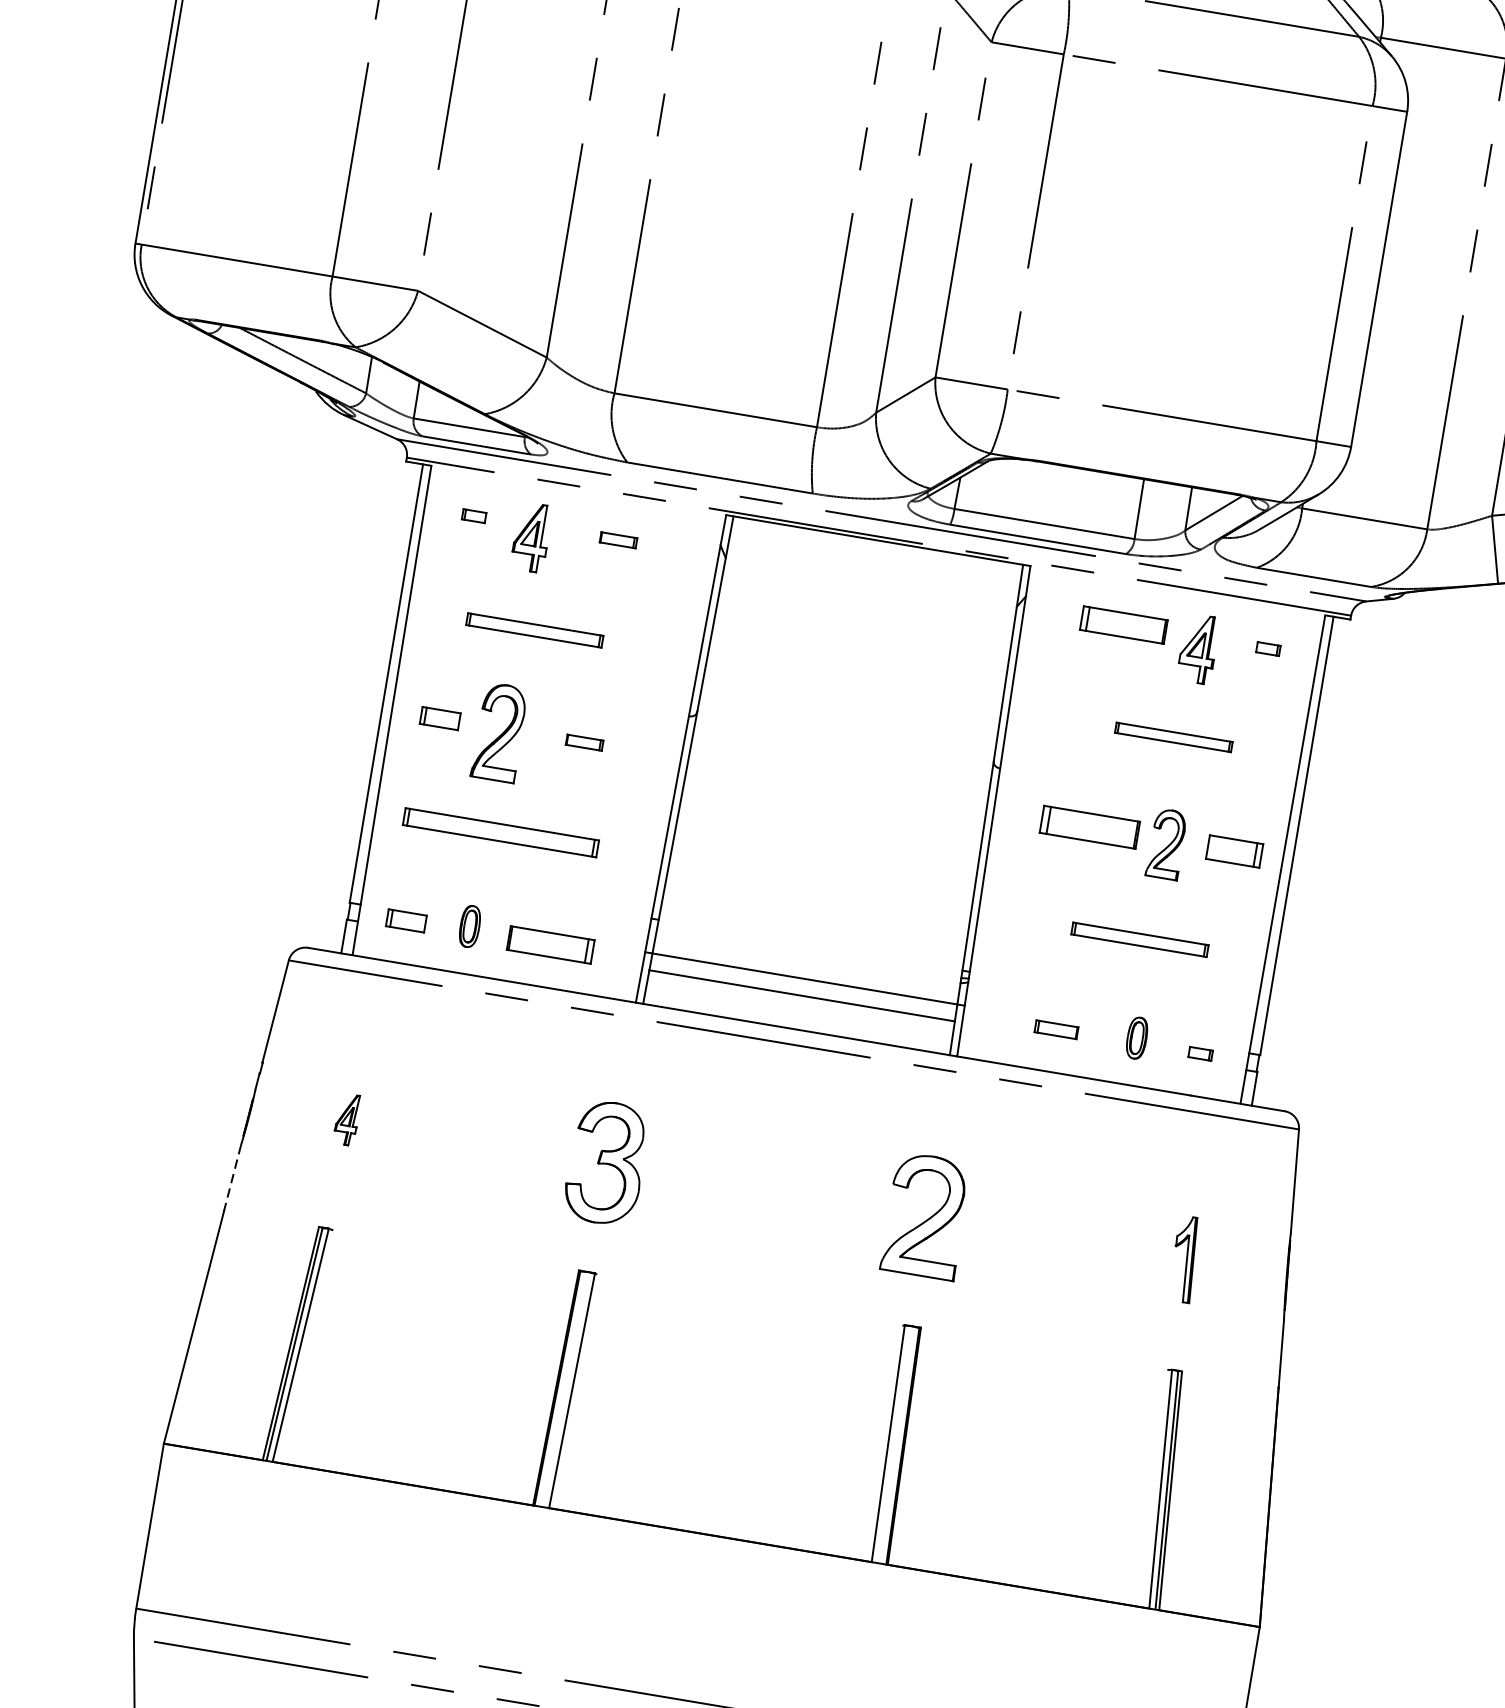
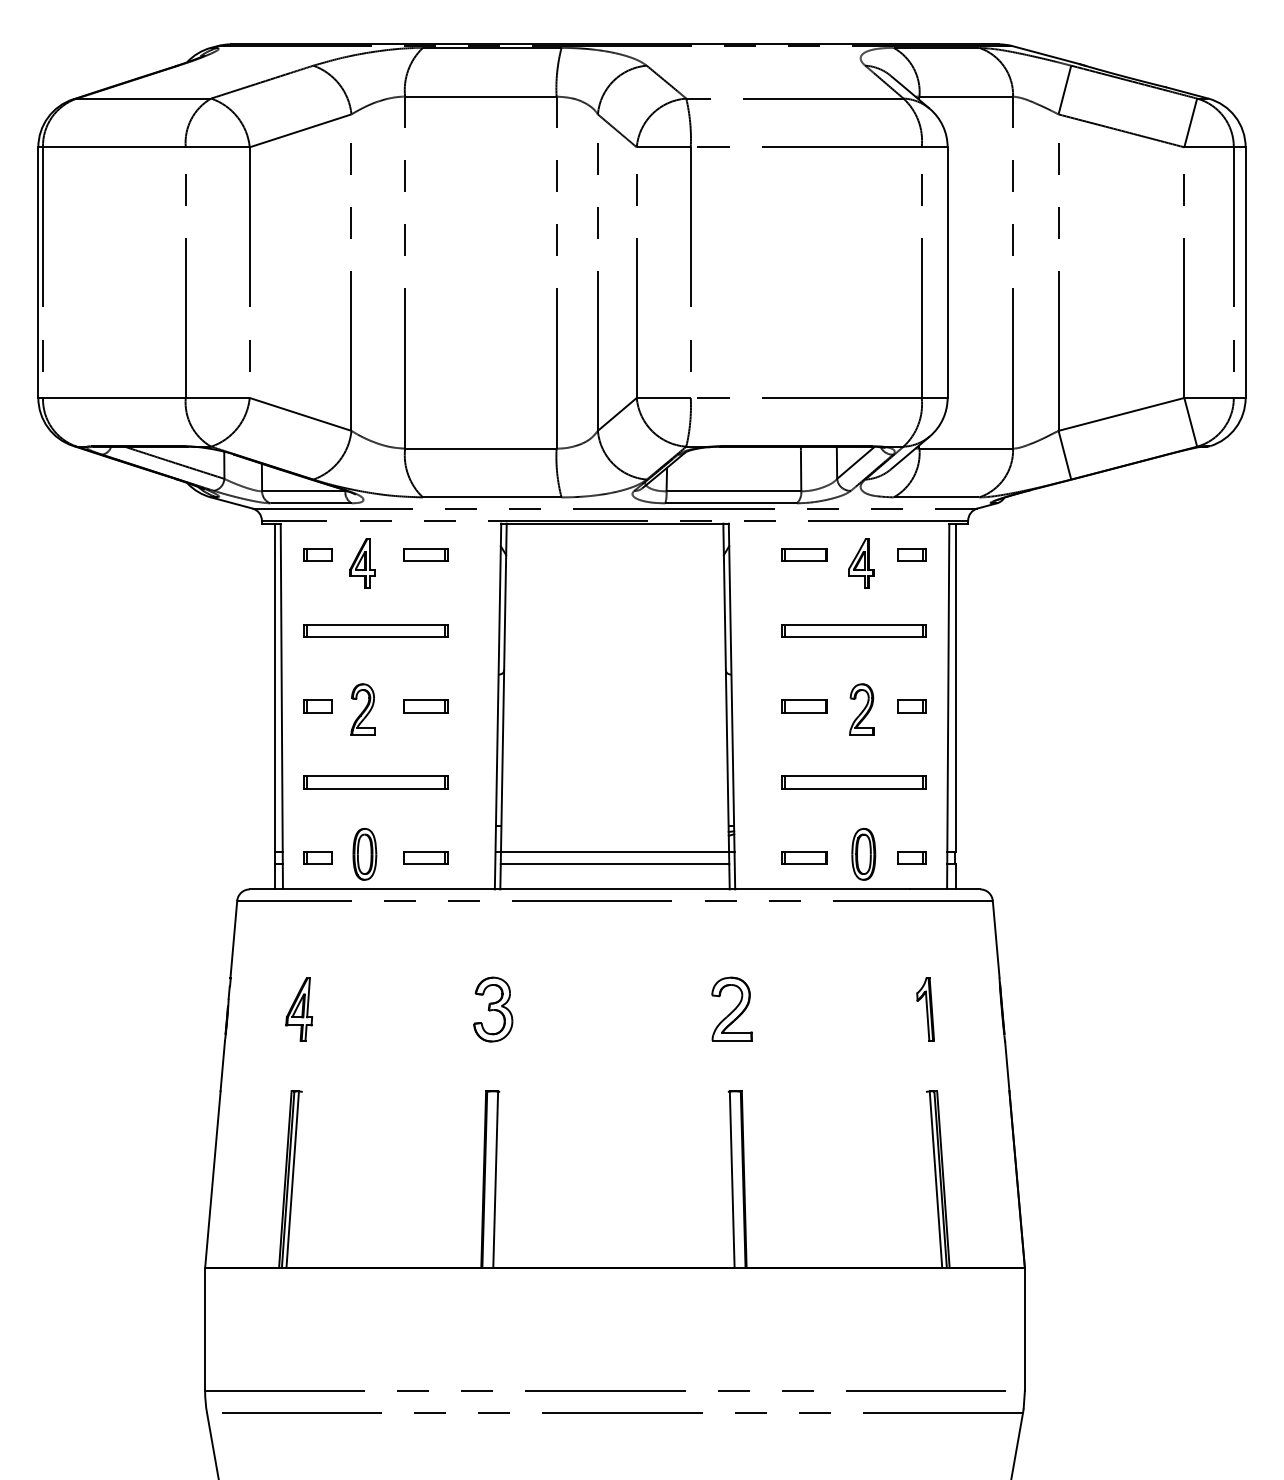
part: (473, 515) -> (317, 554), size x1.67
part: (618, 539) -> (425, 554), size x1.67
part: (1124, 624) -> (804, 554), size x0.71
part: (534, 629) -> (375, 630), size x1.43
part: (1267, 648) -> (911, 554), size x1.67
part: (499, 732) -> (362, 709), size x0.71
part: (1173, 736) -> (853, 630), size x1.67
part: (584, 742) -> (425, 706), size x1.67
part: (1090, 827) -> (804, 706), size x0.62
part: (1233, 851) -> (911, 706), size x0.71
part: (469, 925) -> (364, 853), size x1.67
part: (1139, 939) -> (853, 782), size x1.43
part: (550, 944) -> (425, 857), size x0.71
part: (1056, 1029) -> (804, 857), size x1.43
part: (1136, 1037) -> (863, 853), size x1.67
part: (1200, 1053) -> (911, 857), size x1.67
part: (346, 1119) -> (298, 1009), size x1.67
part: (607, 1162) -> (493, 1009), size x0.71
line: (232, 1178) -> (222, 1066), dashed -> solid
part: (925, 1214) -> (731, 1008), size x0.71

